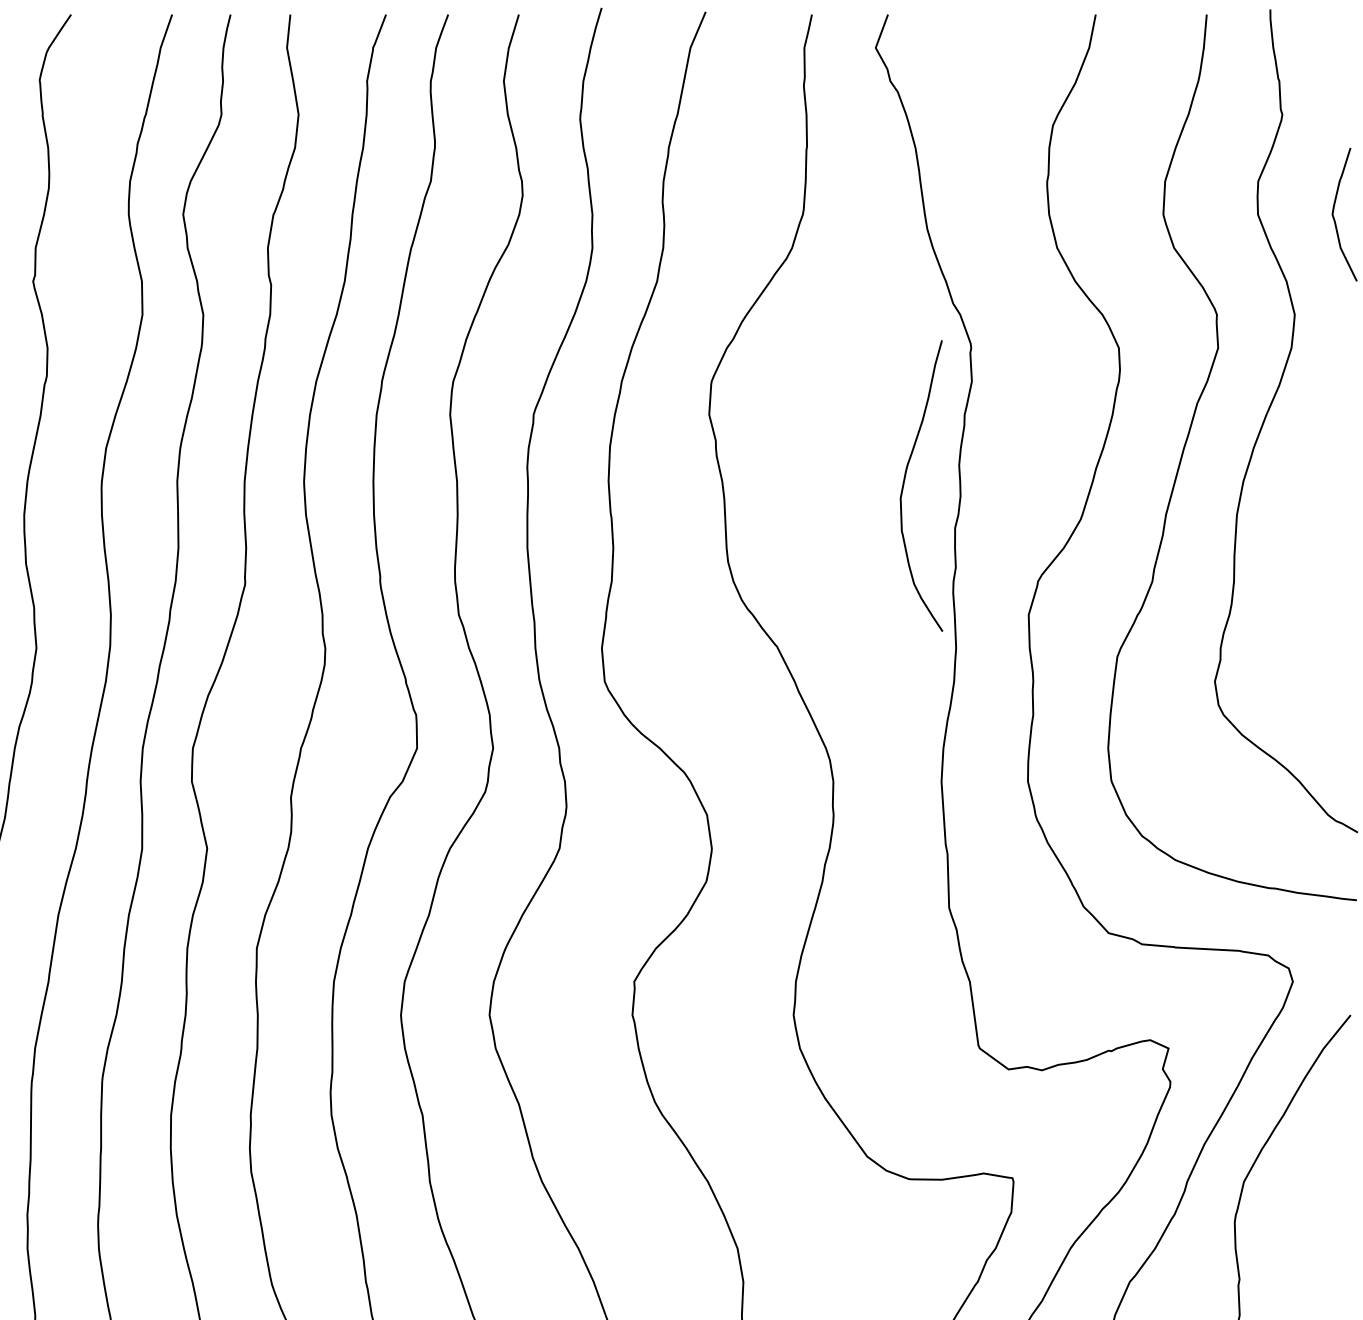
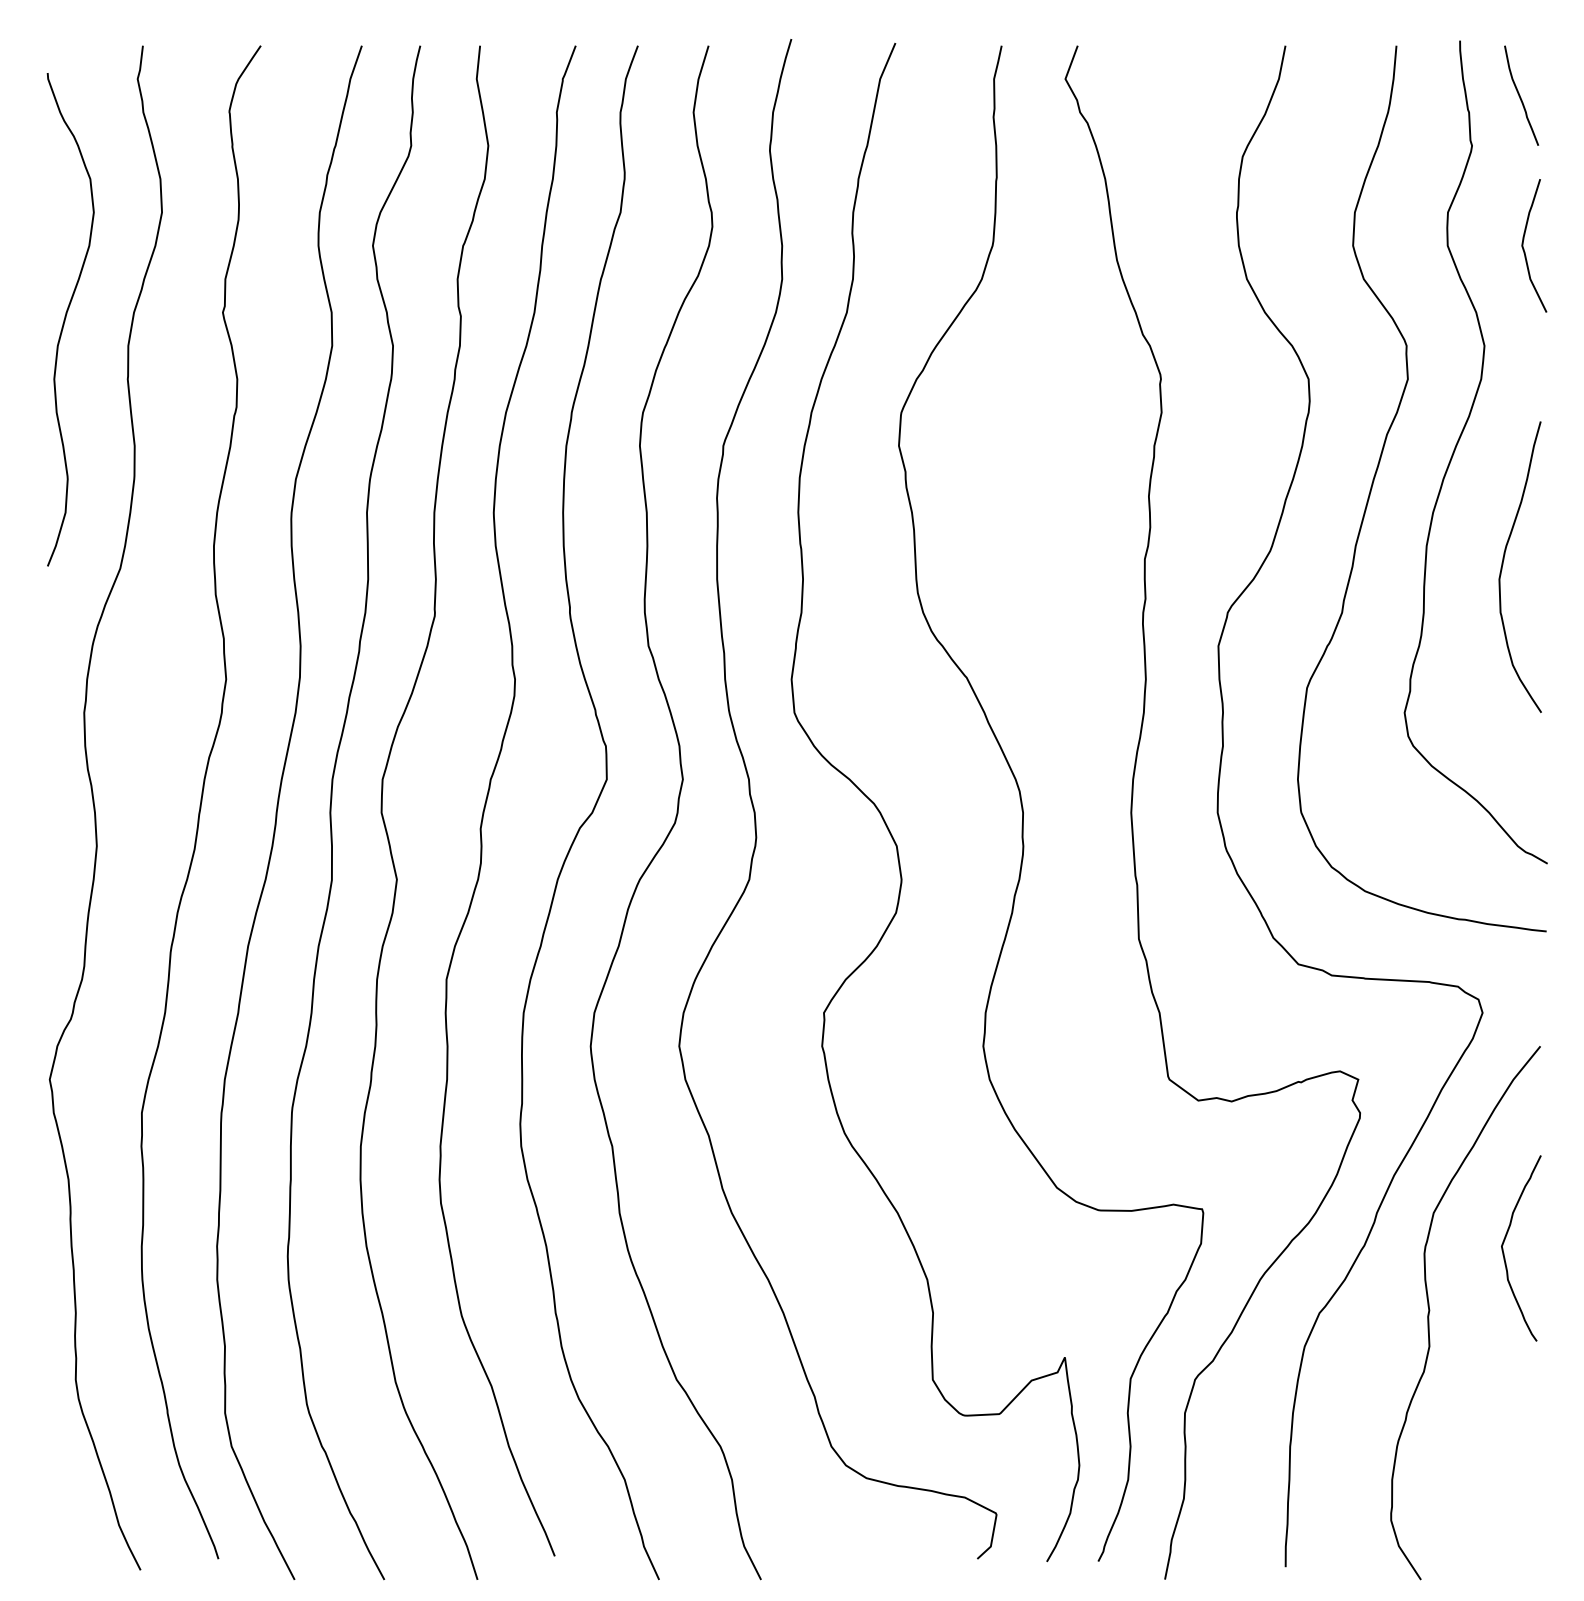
curve: (1330, 64) -> (1520, 95), added
curve: (904, 484) -> (1503, 565), moved
curve: (1314, 1222) -> (1504, 1253), added

